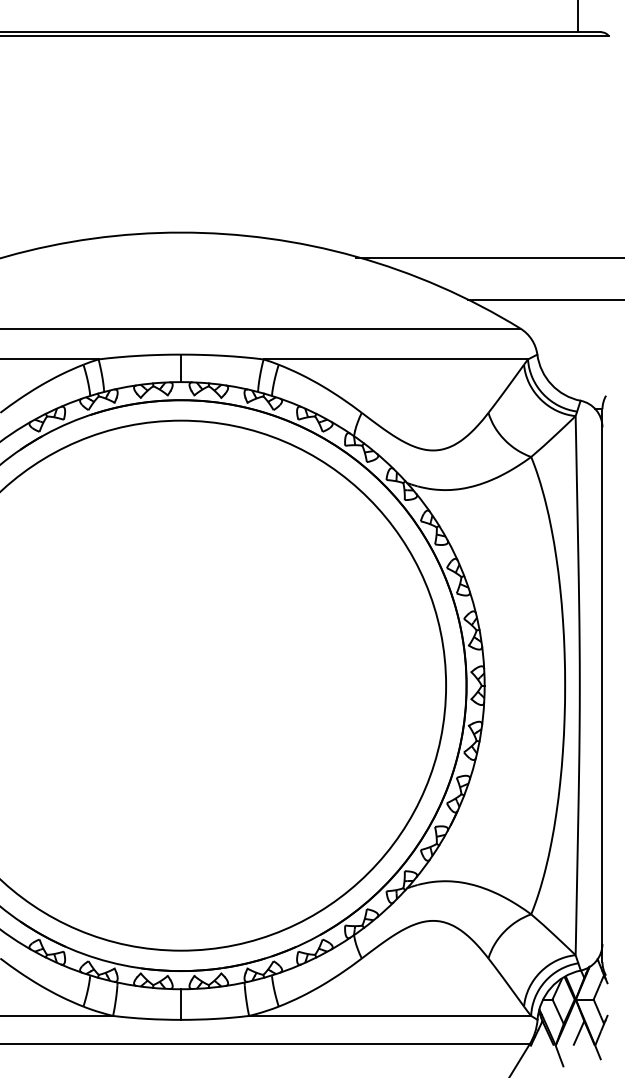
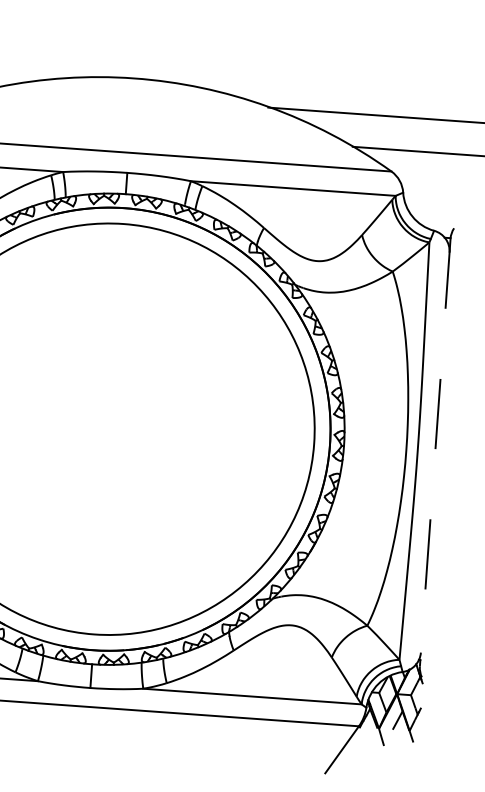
line: (602, 686) -> (435, 453), solid -> dashed

